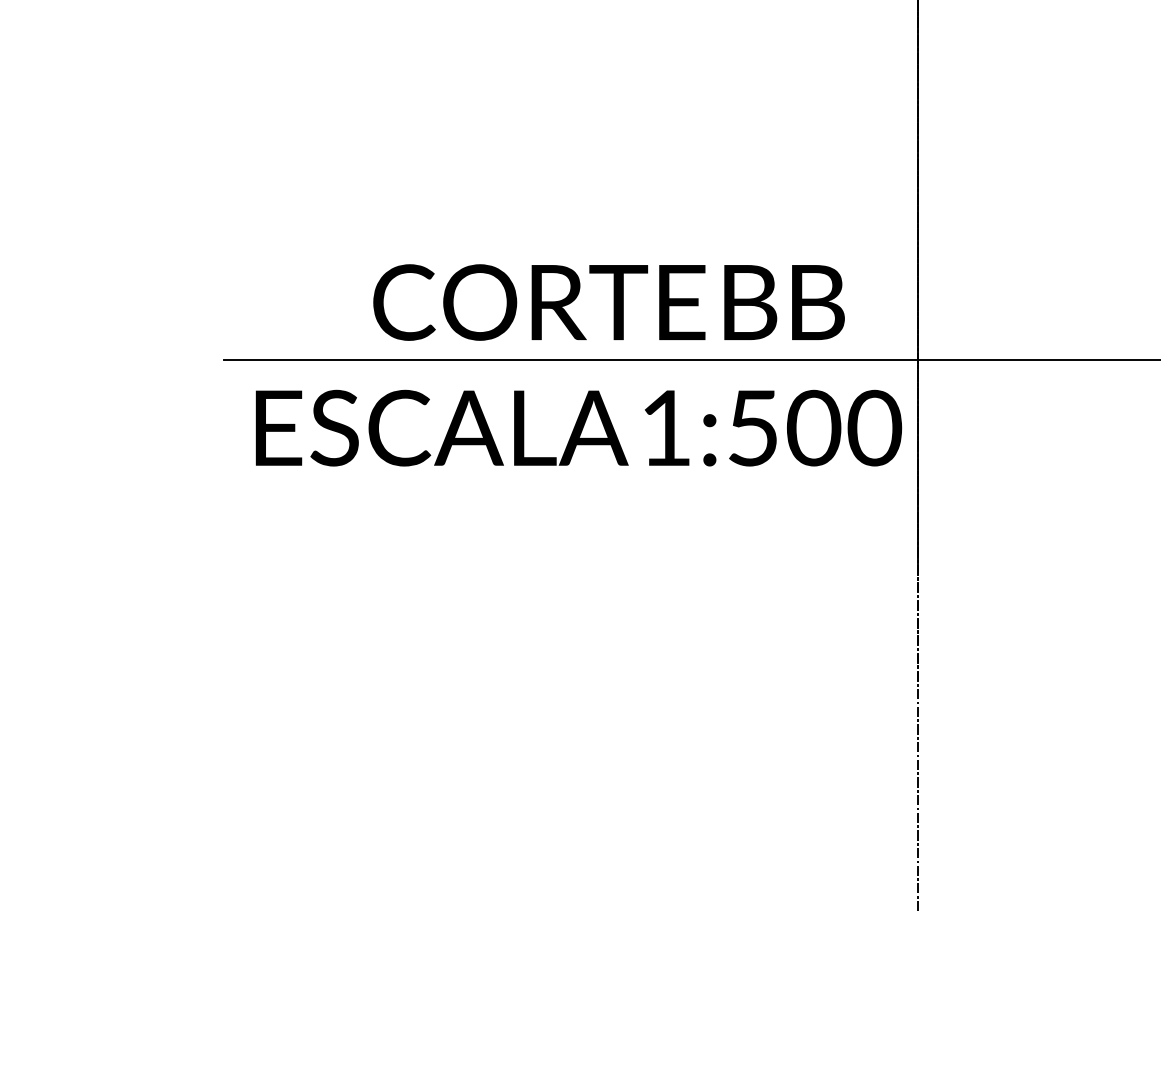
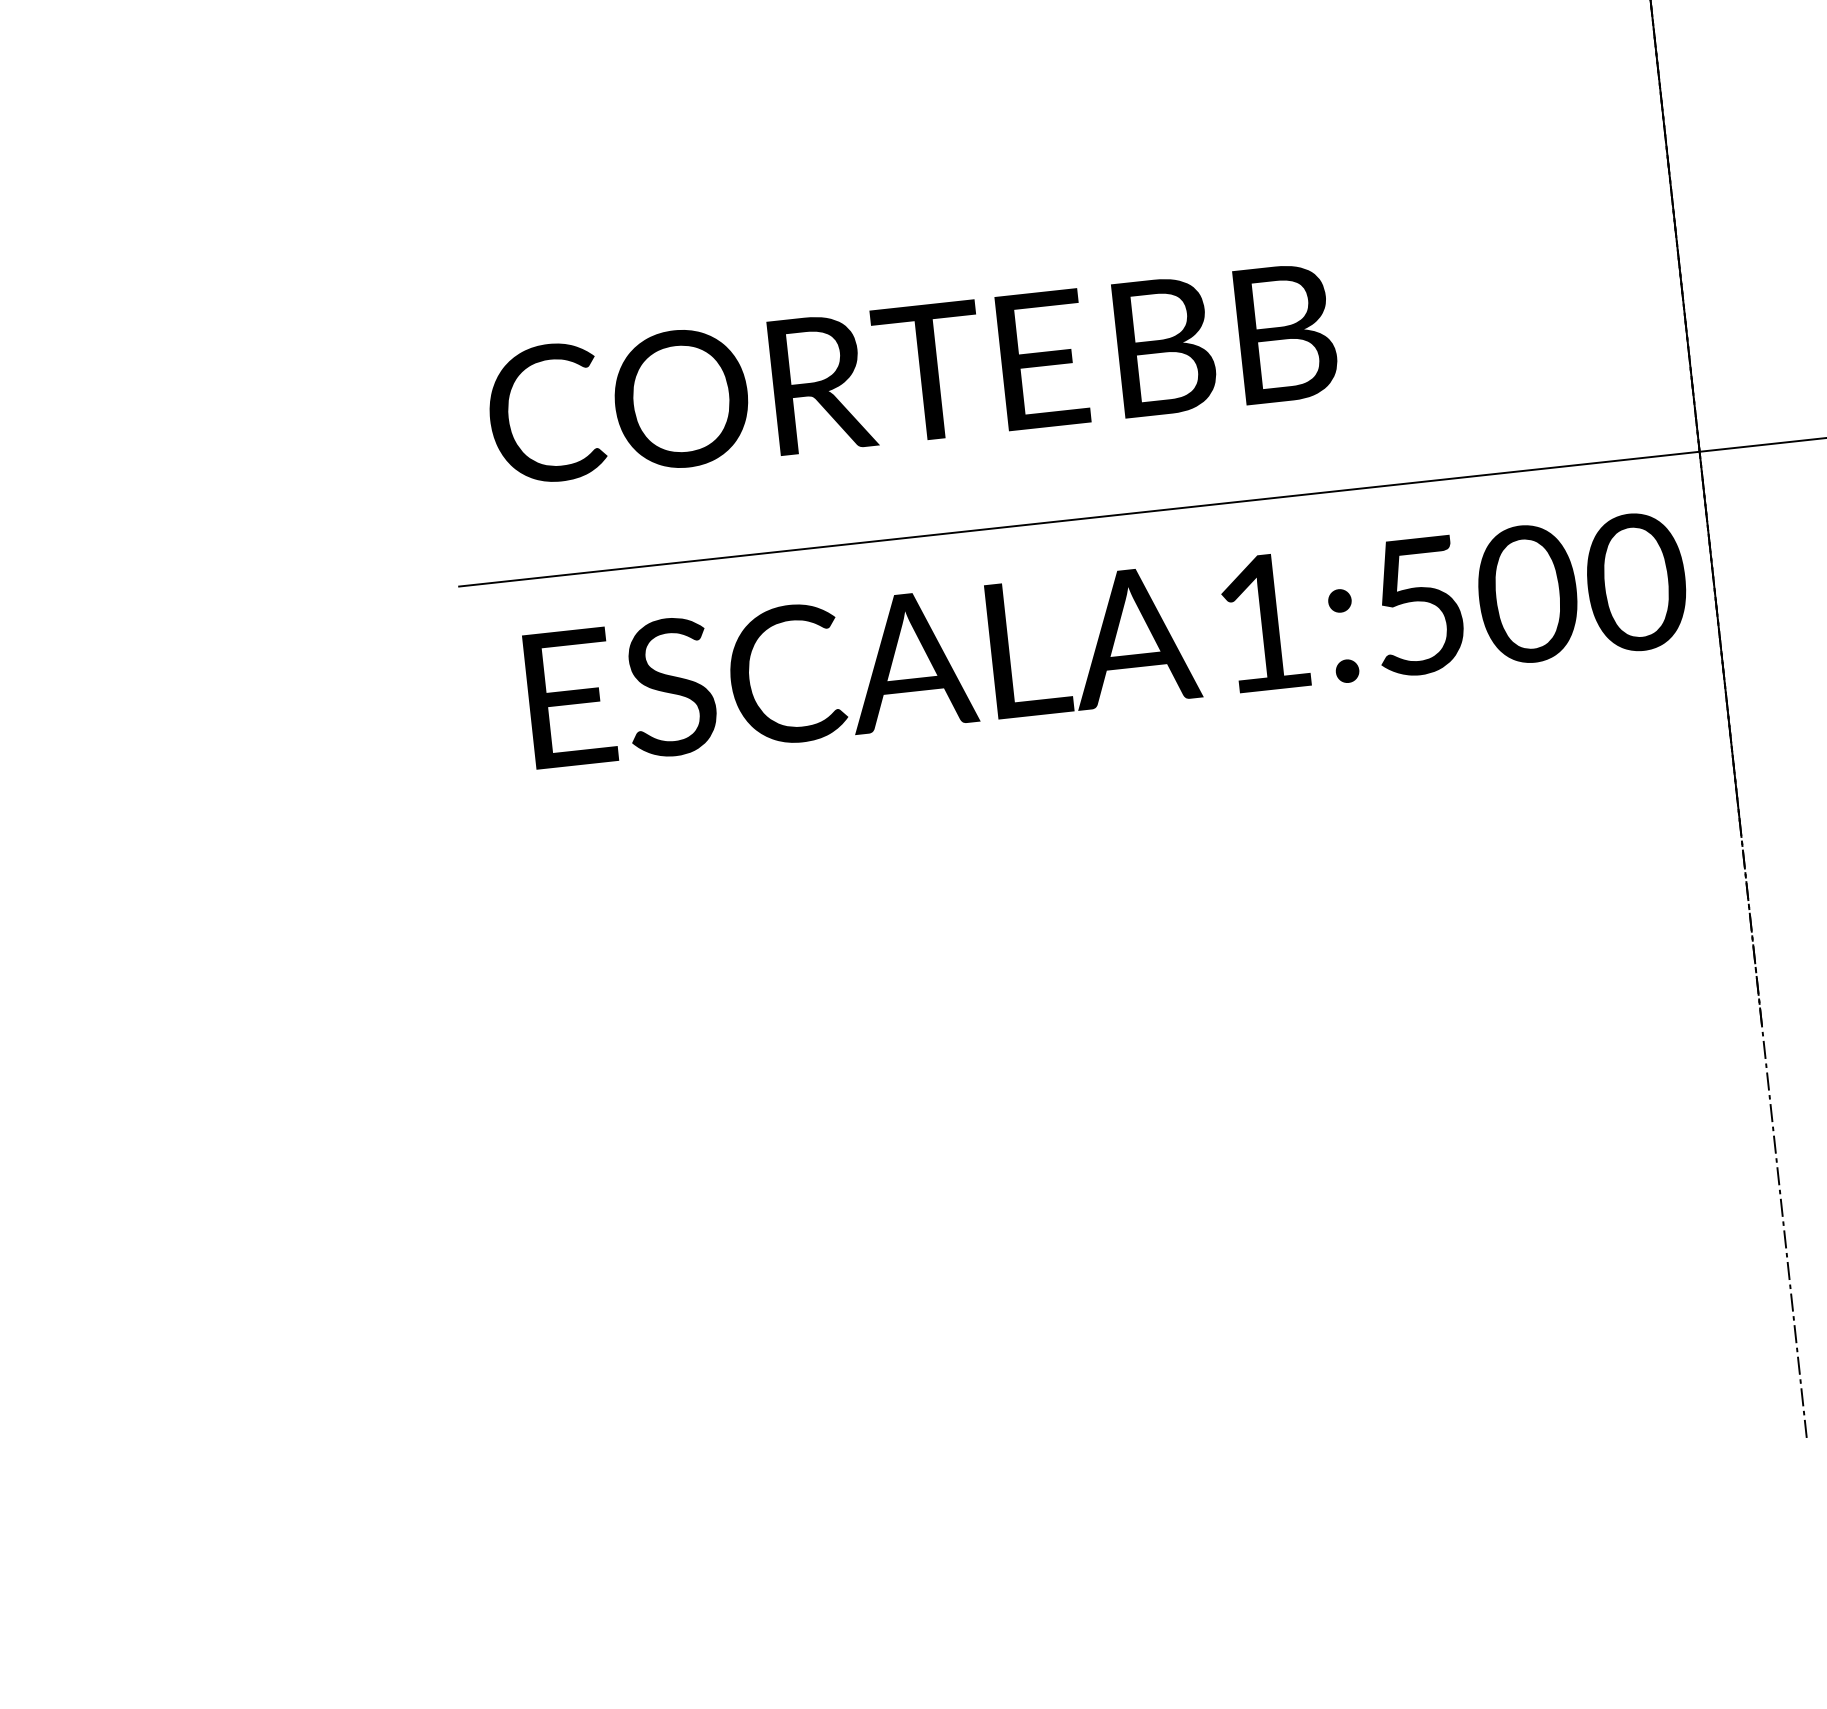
text: (608, 302) -> (910, 373), moved

